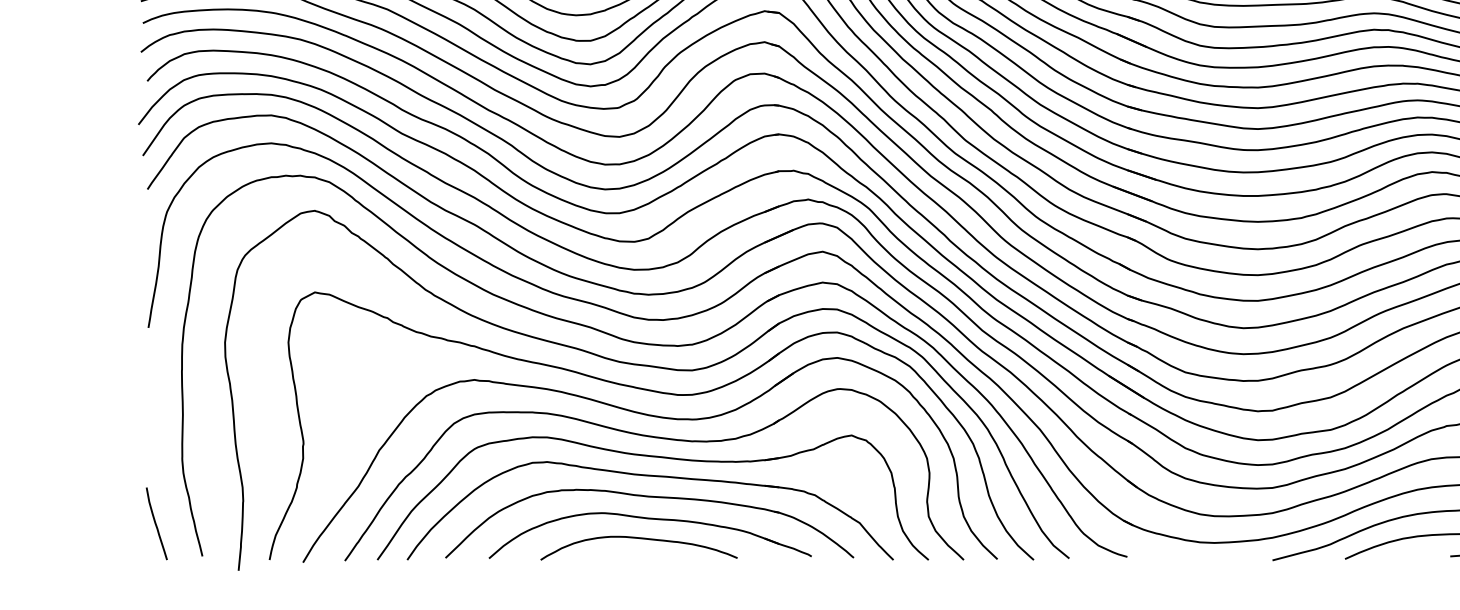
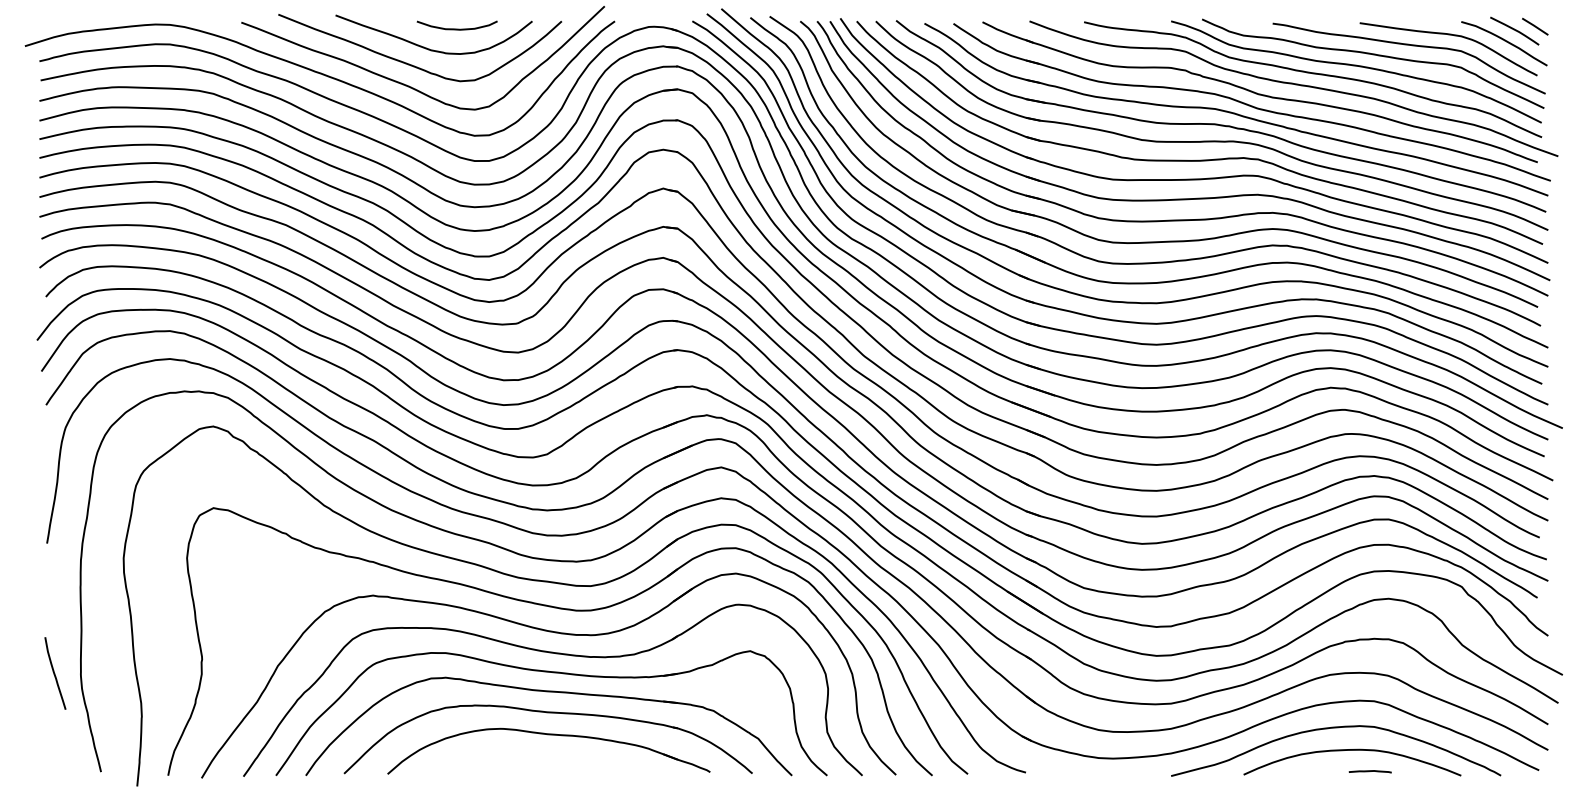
curve: (156, 523) -> (55, 673), moved
curve: (638, 538) -> (537, 754), removed

